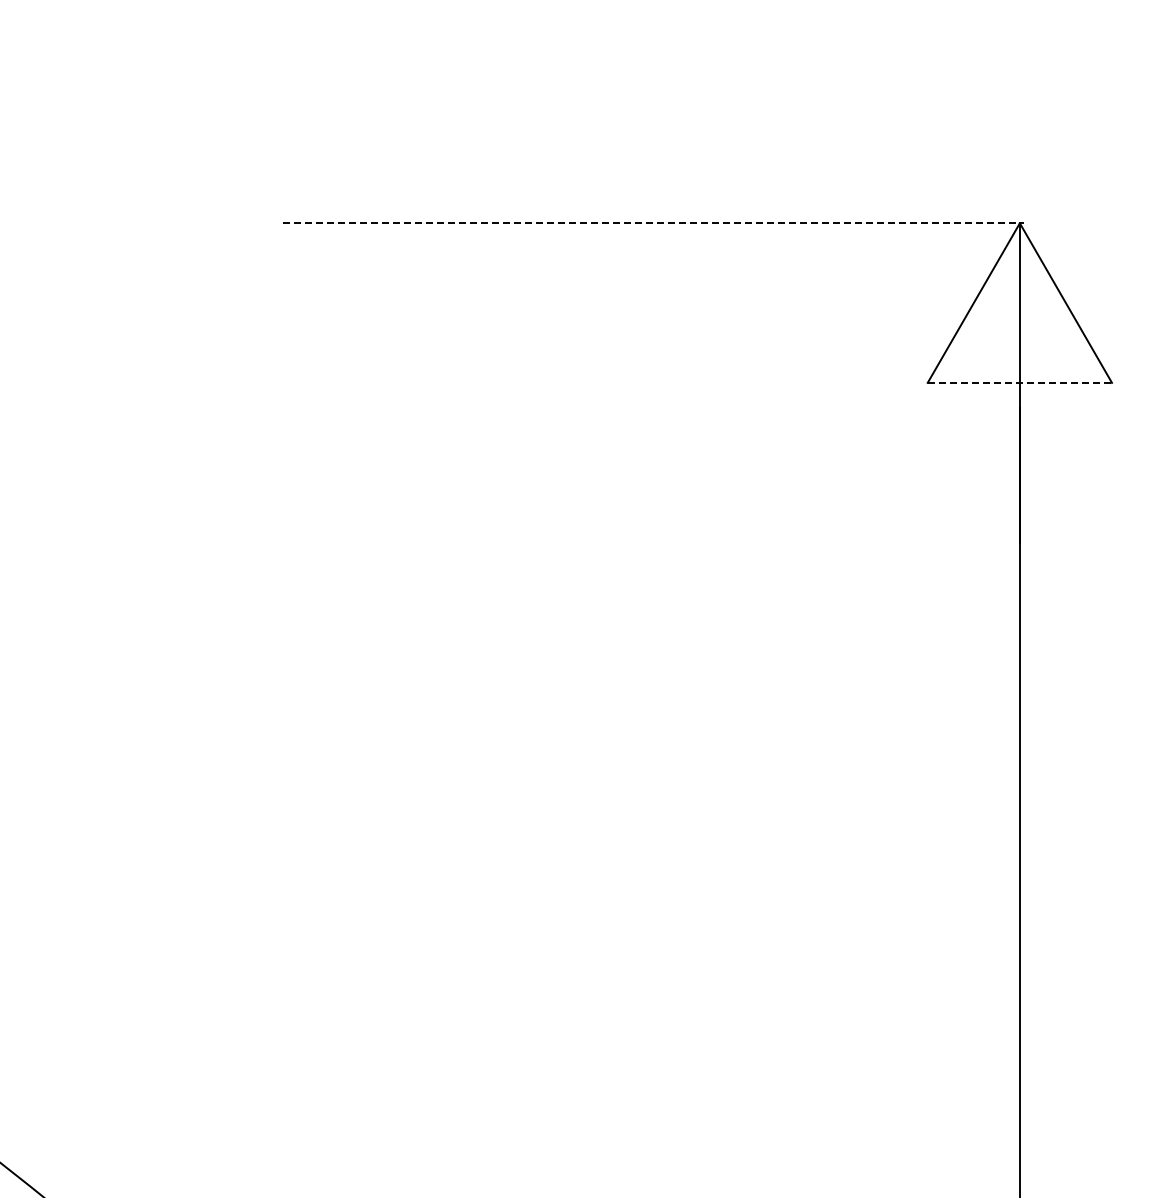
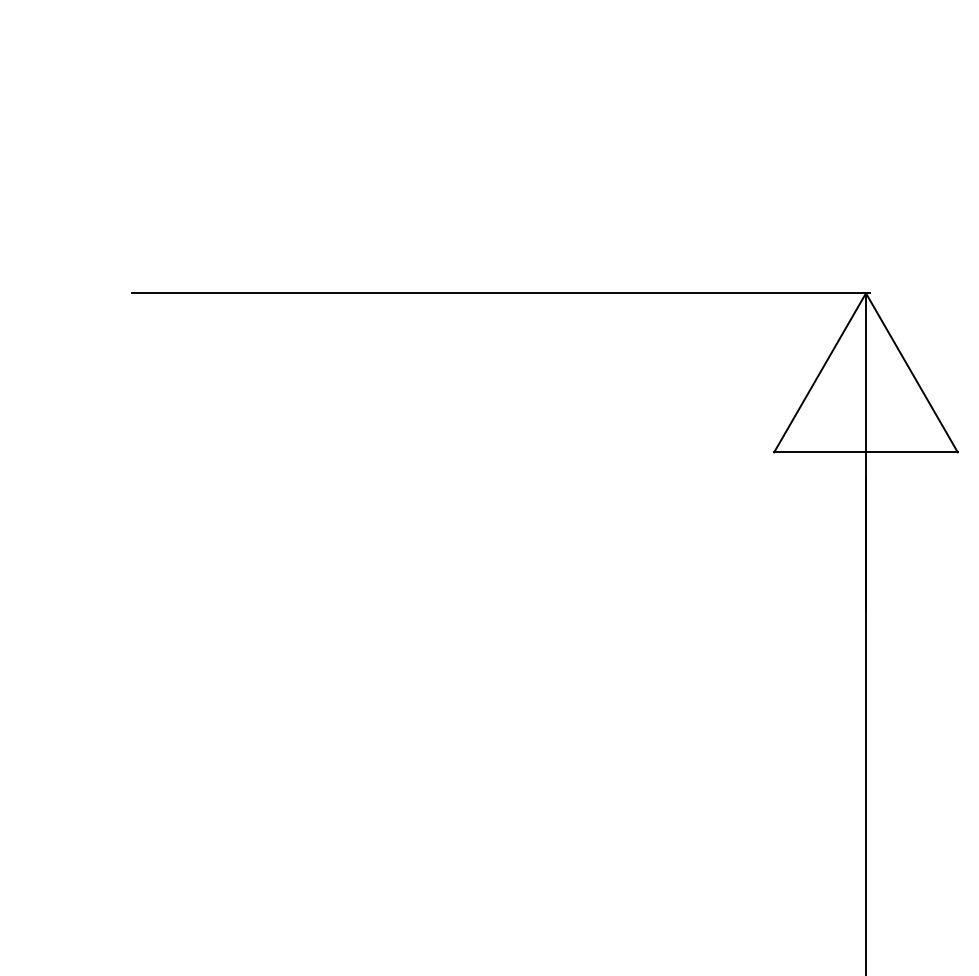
line: (653, 223) -> (500, 293), dashed -> solid
line: (1020, 382) -> (866, 451), dashed -> solid

